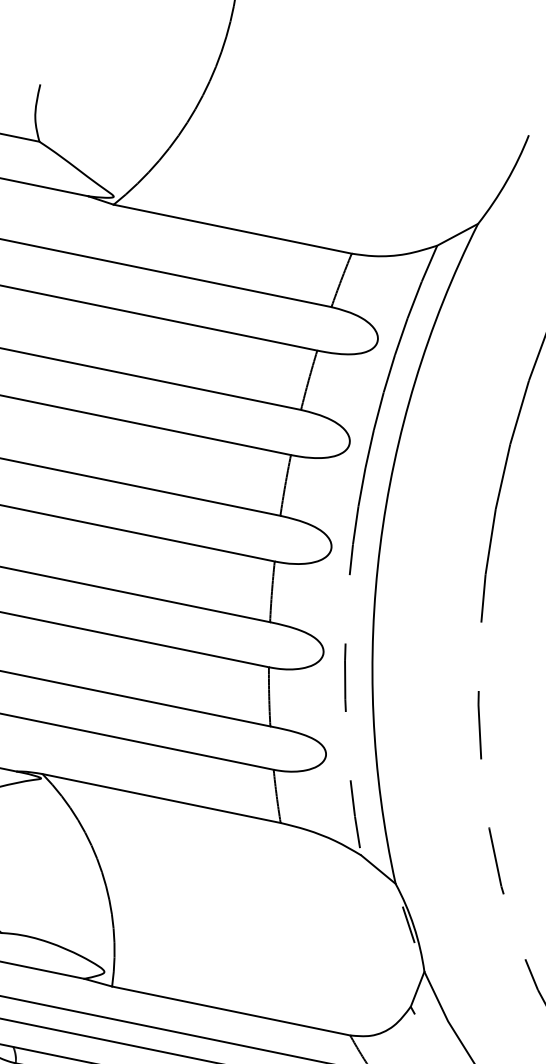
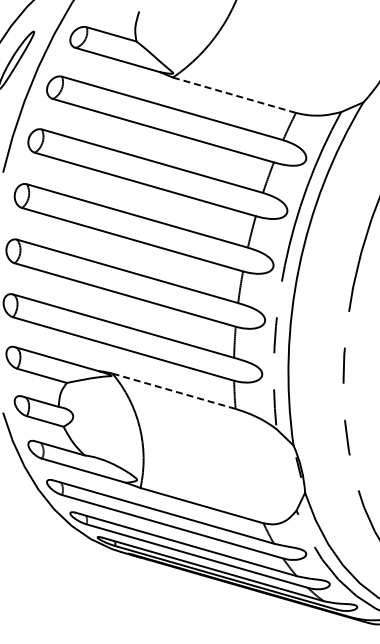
line: (230, 229) -> (233, 95), solid -> dashed
line: (162, 798) -> (174, 391), solid -> dashed

